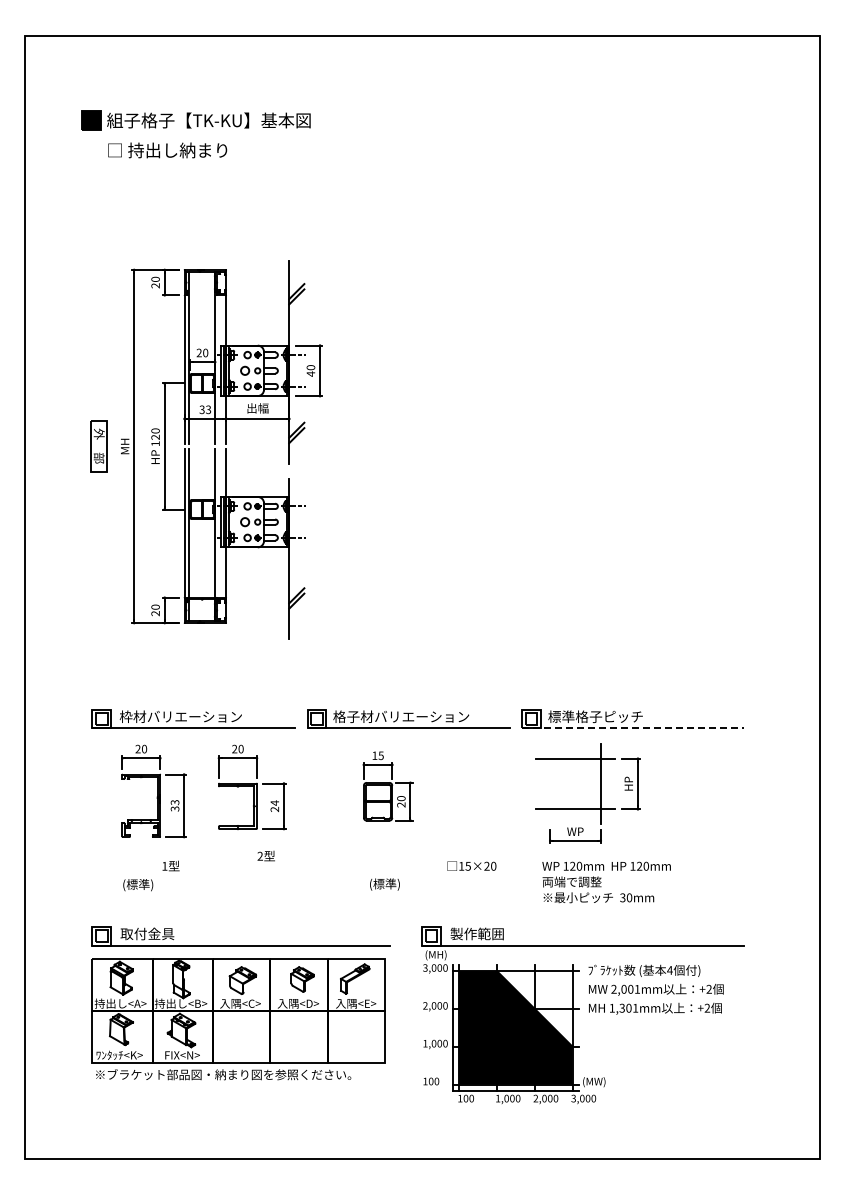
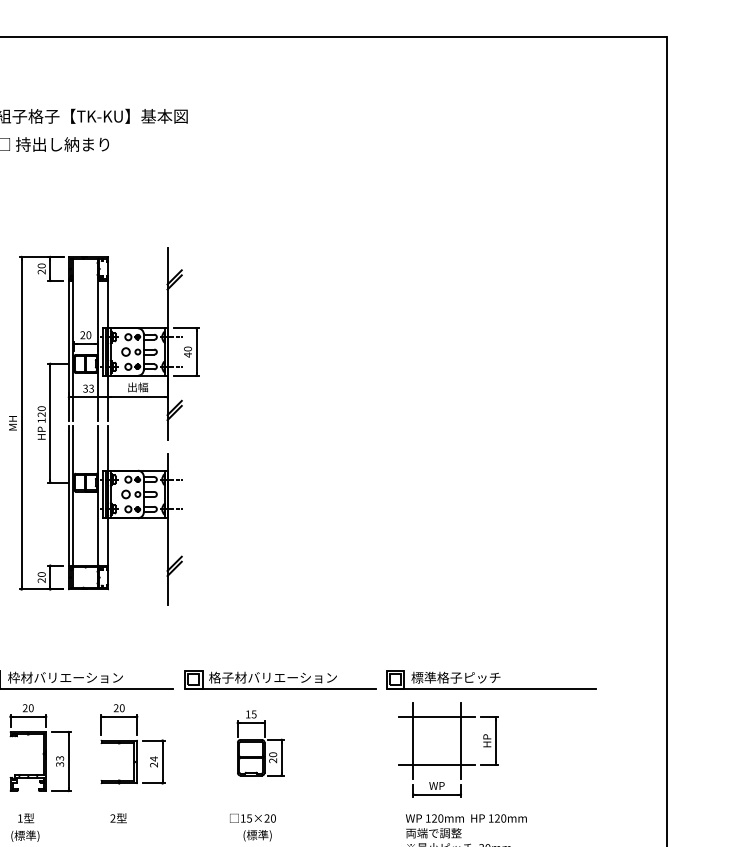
line: (633, 728) -> (491, 688), dashed -> solid
line: (550, 783) -> (413, 740), added
text: (265, 855) -> (117, 817), moved
text: (170, 865) -> (25, 817), moved
text: (471, 865) -> (252, 817), moved

